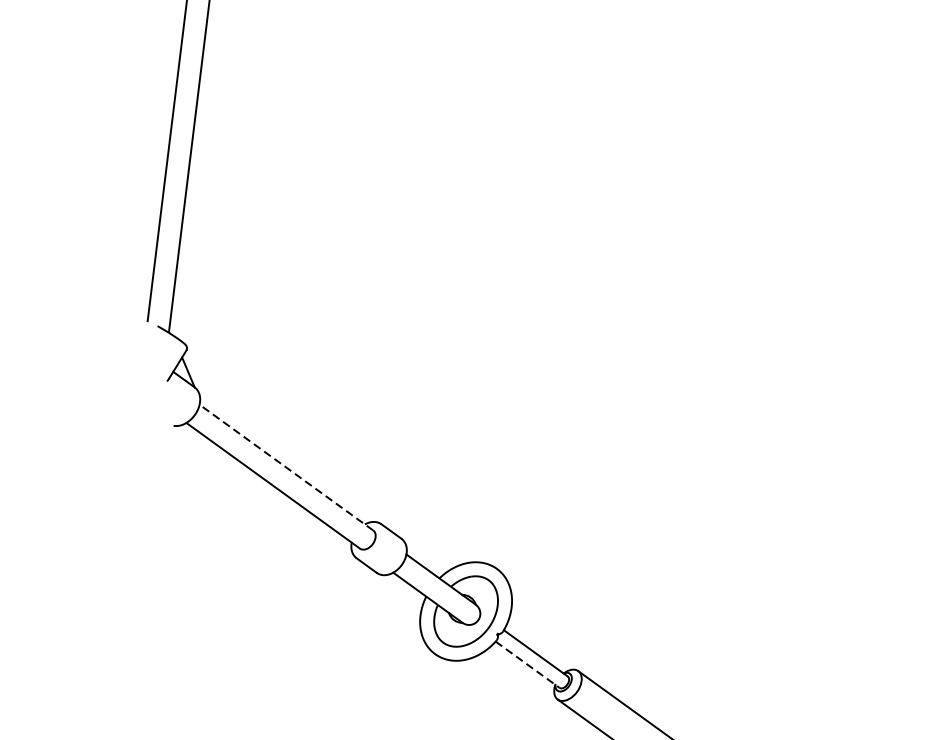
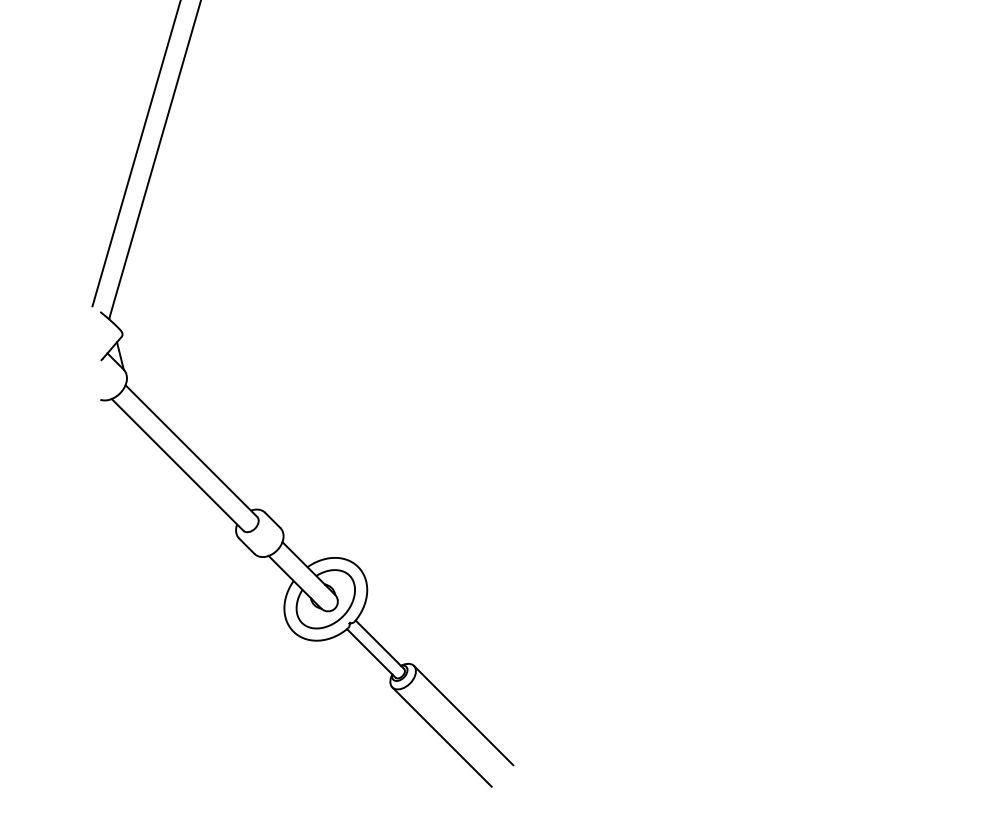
line: (286, 466) -> (191, 450), dashed -> solid
line: (527, 664) -> (371, 653), dashed -> solid

